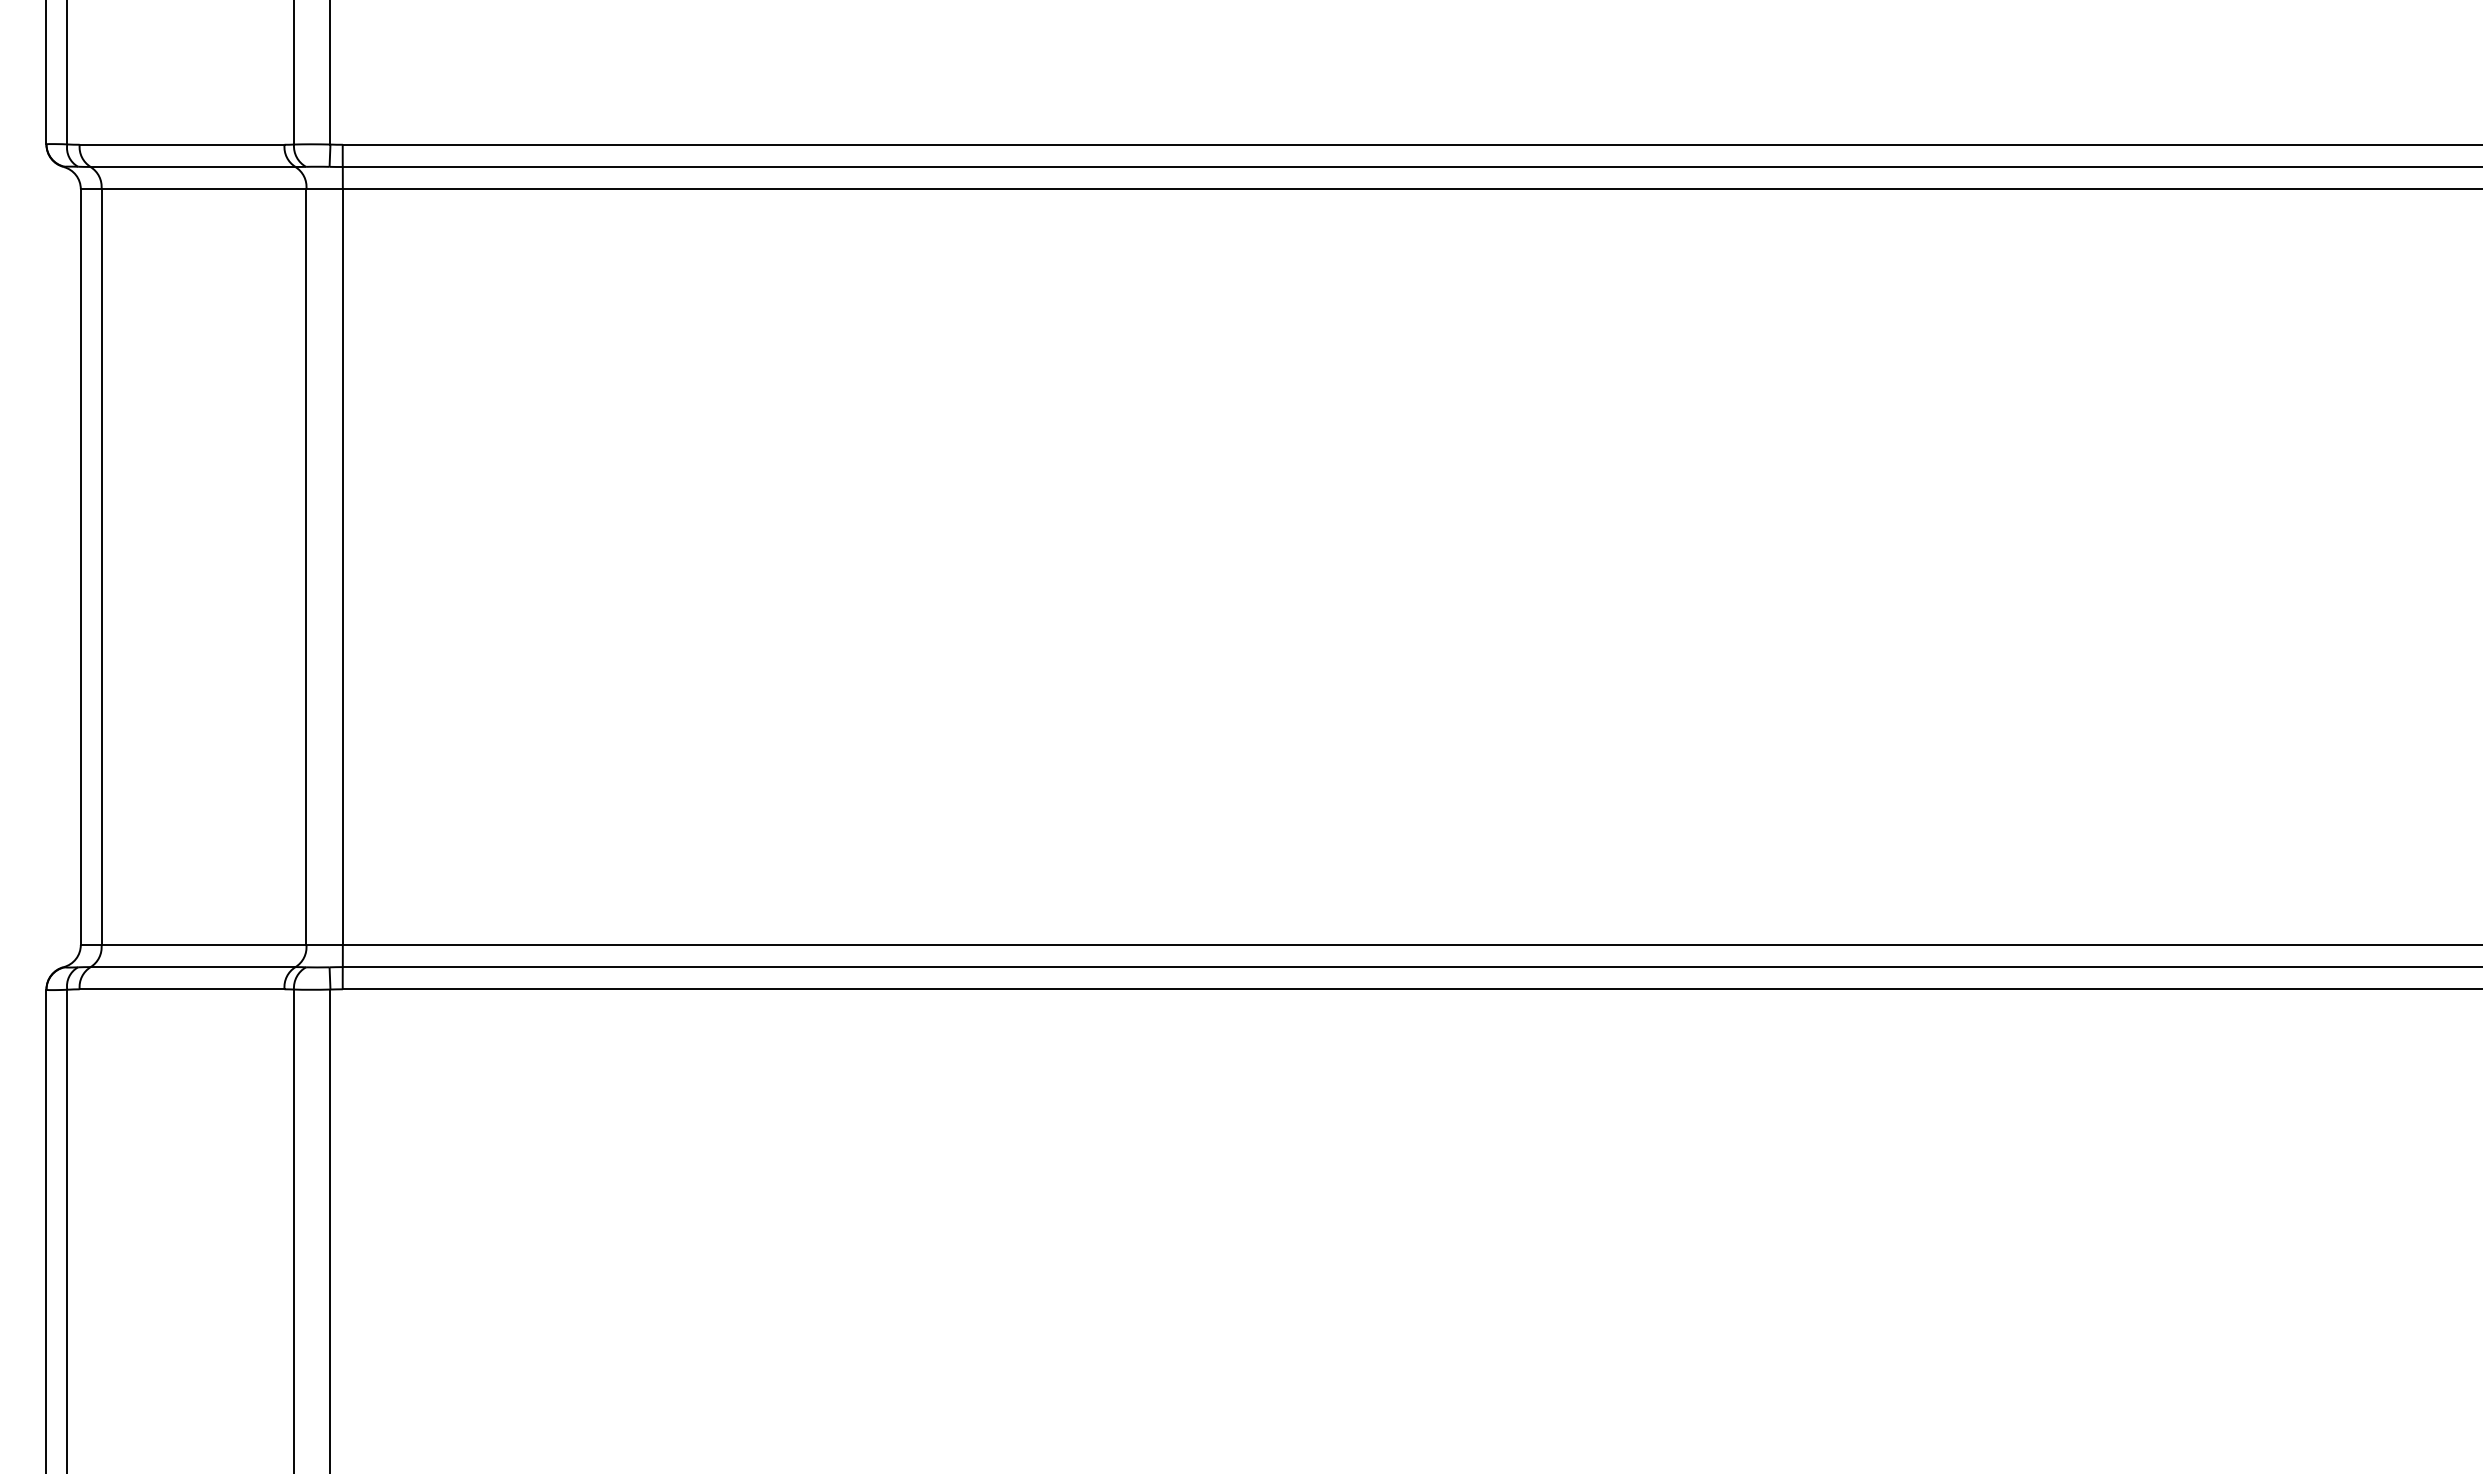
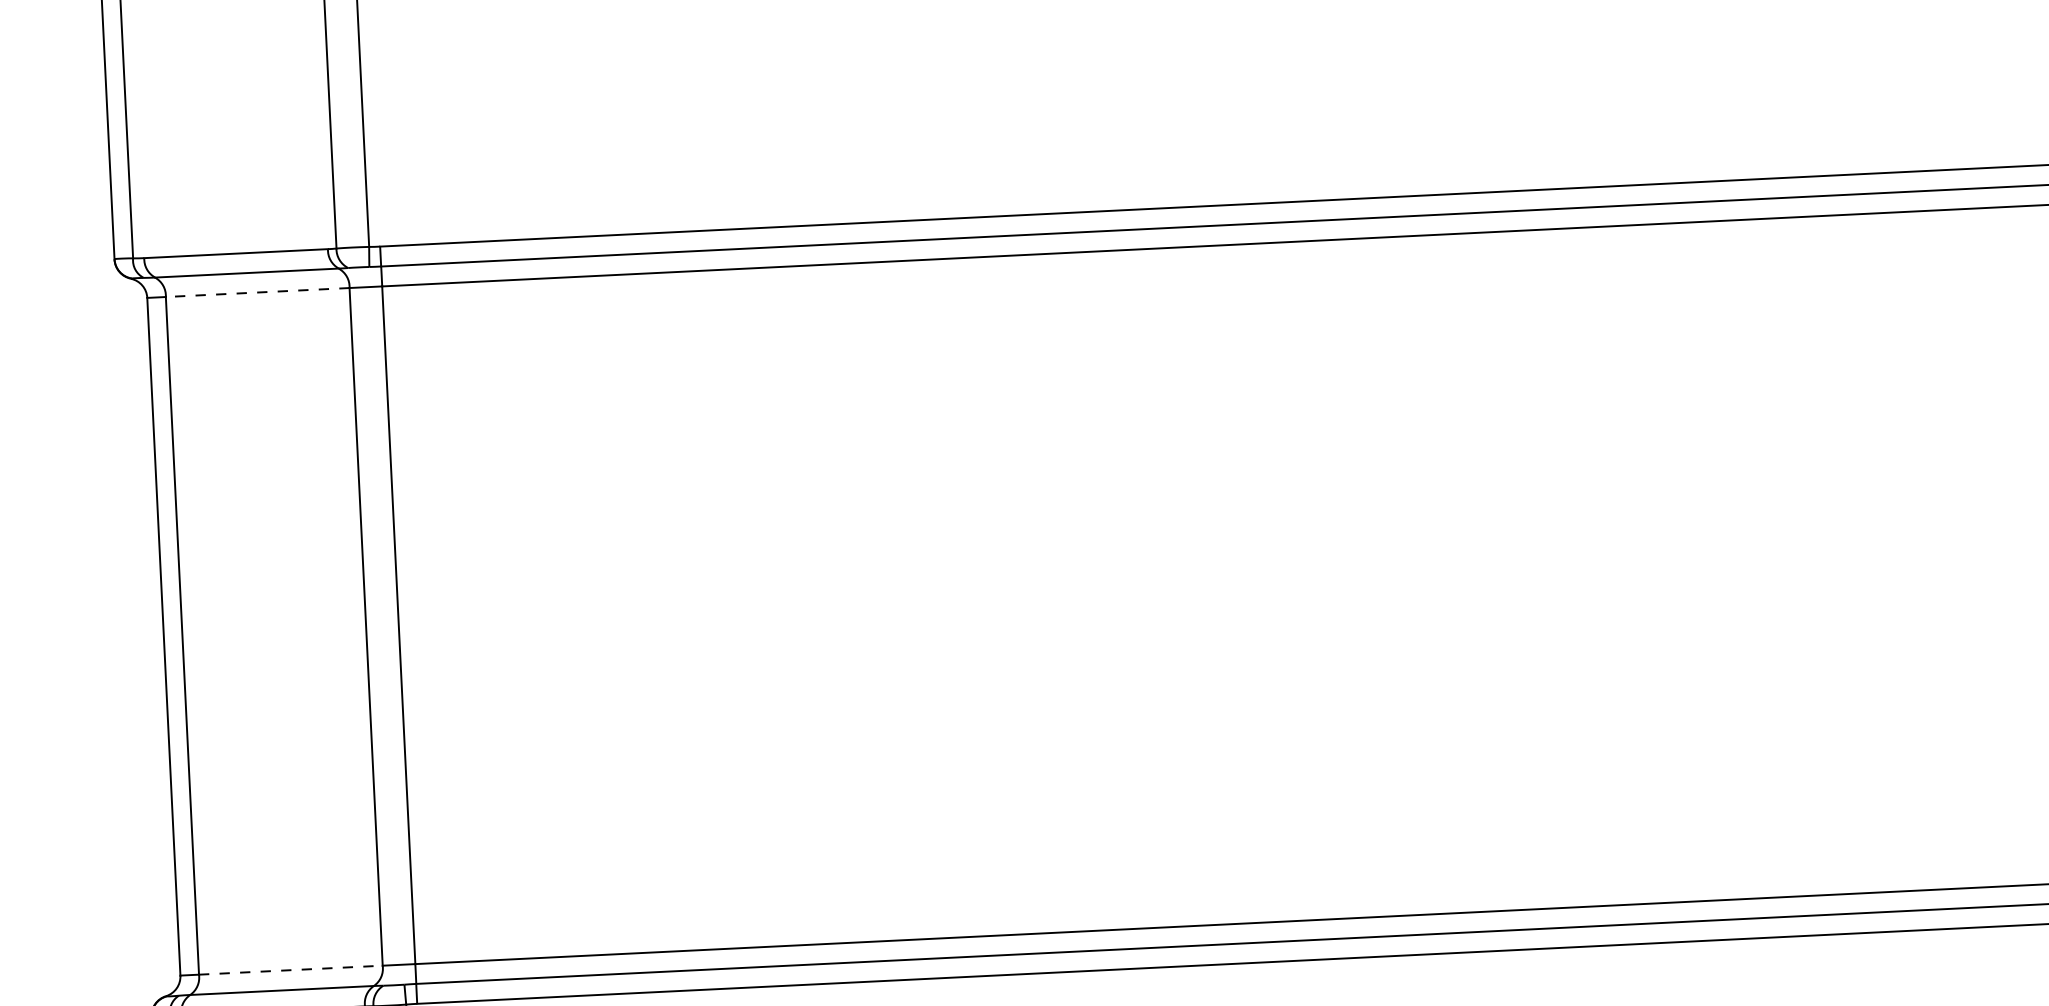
line: (203, 189) -> (257, 292), solid -> dashed
line: (204, 944) -> (291, 969), solid -> dashed

